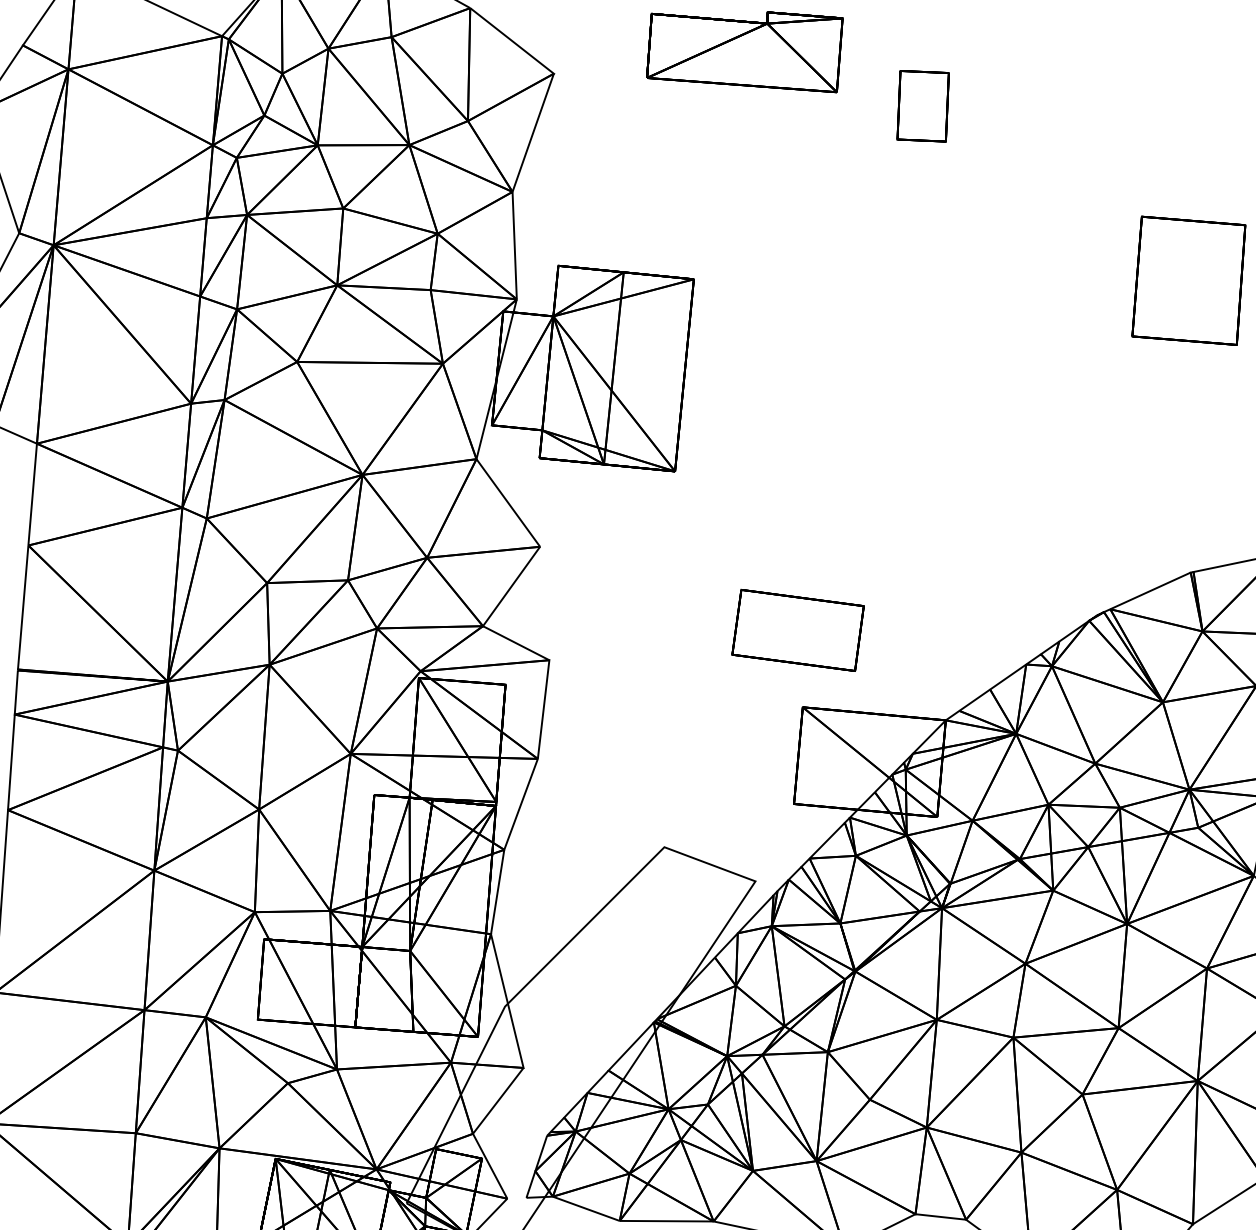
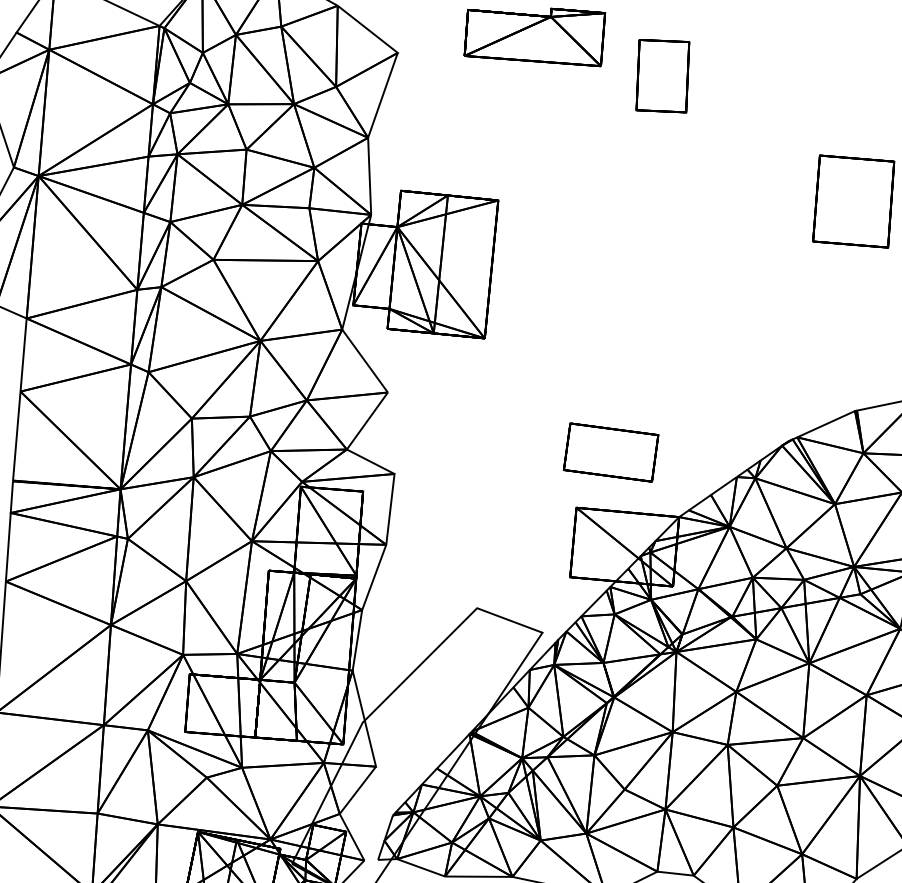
part: (922, 106) -> (662, 76), size x1.43
part: (797, 630) -> (610, 452), moved

